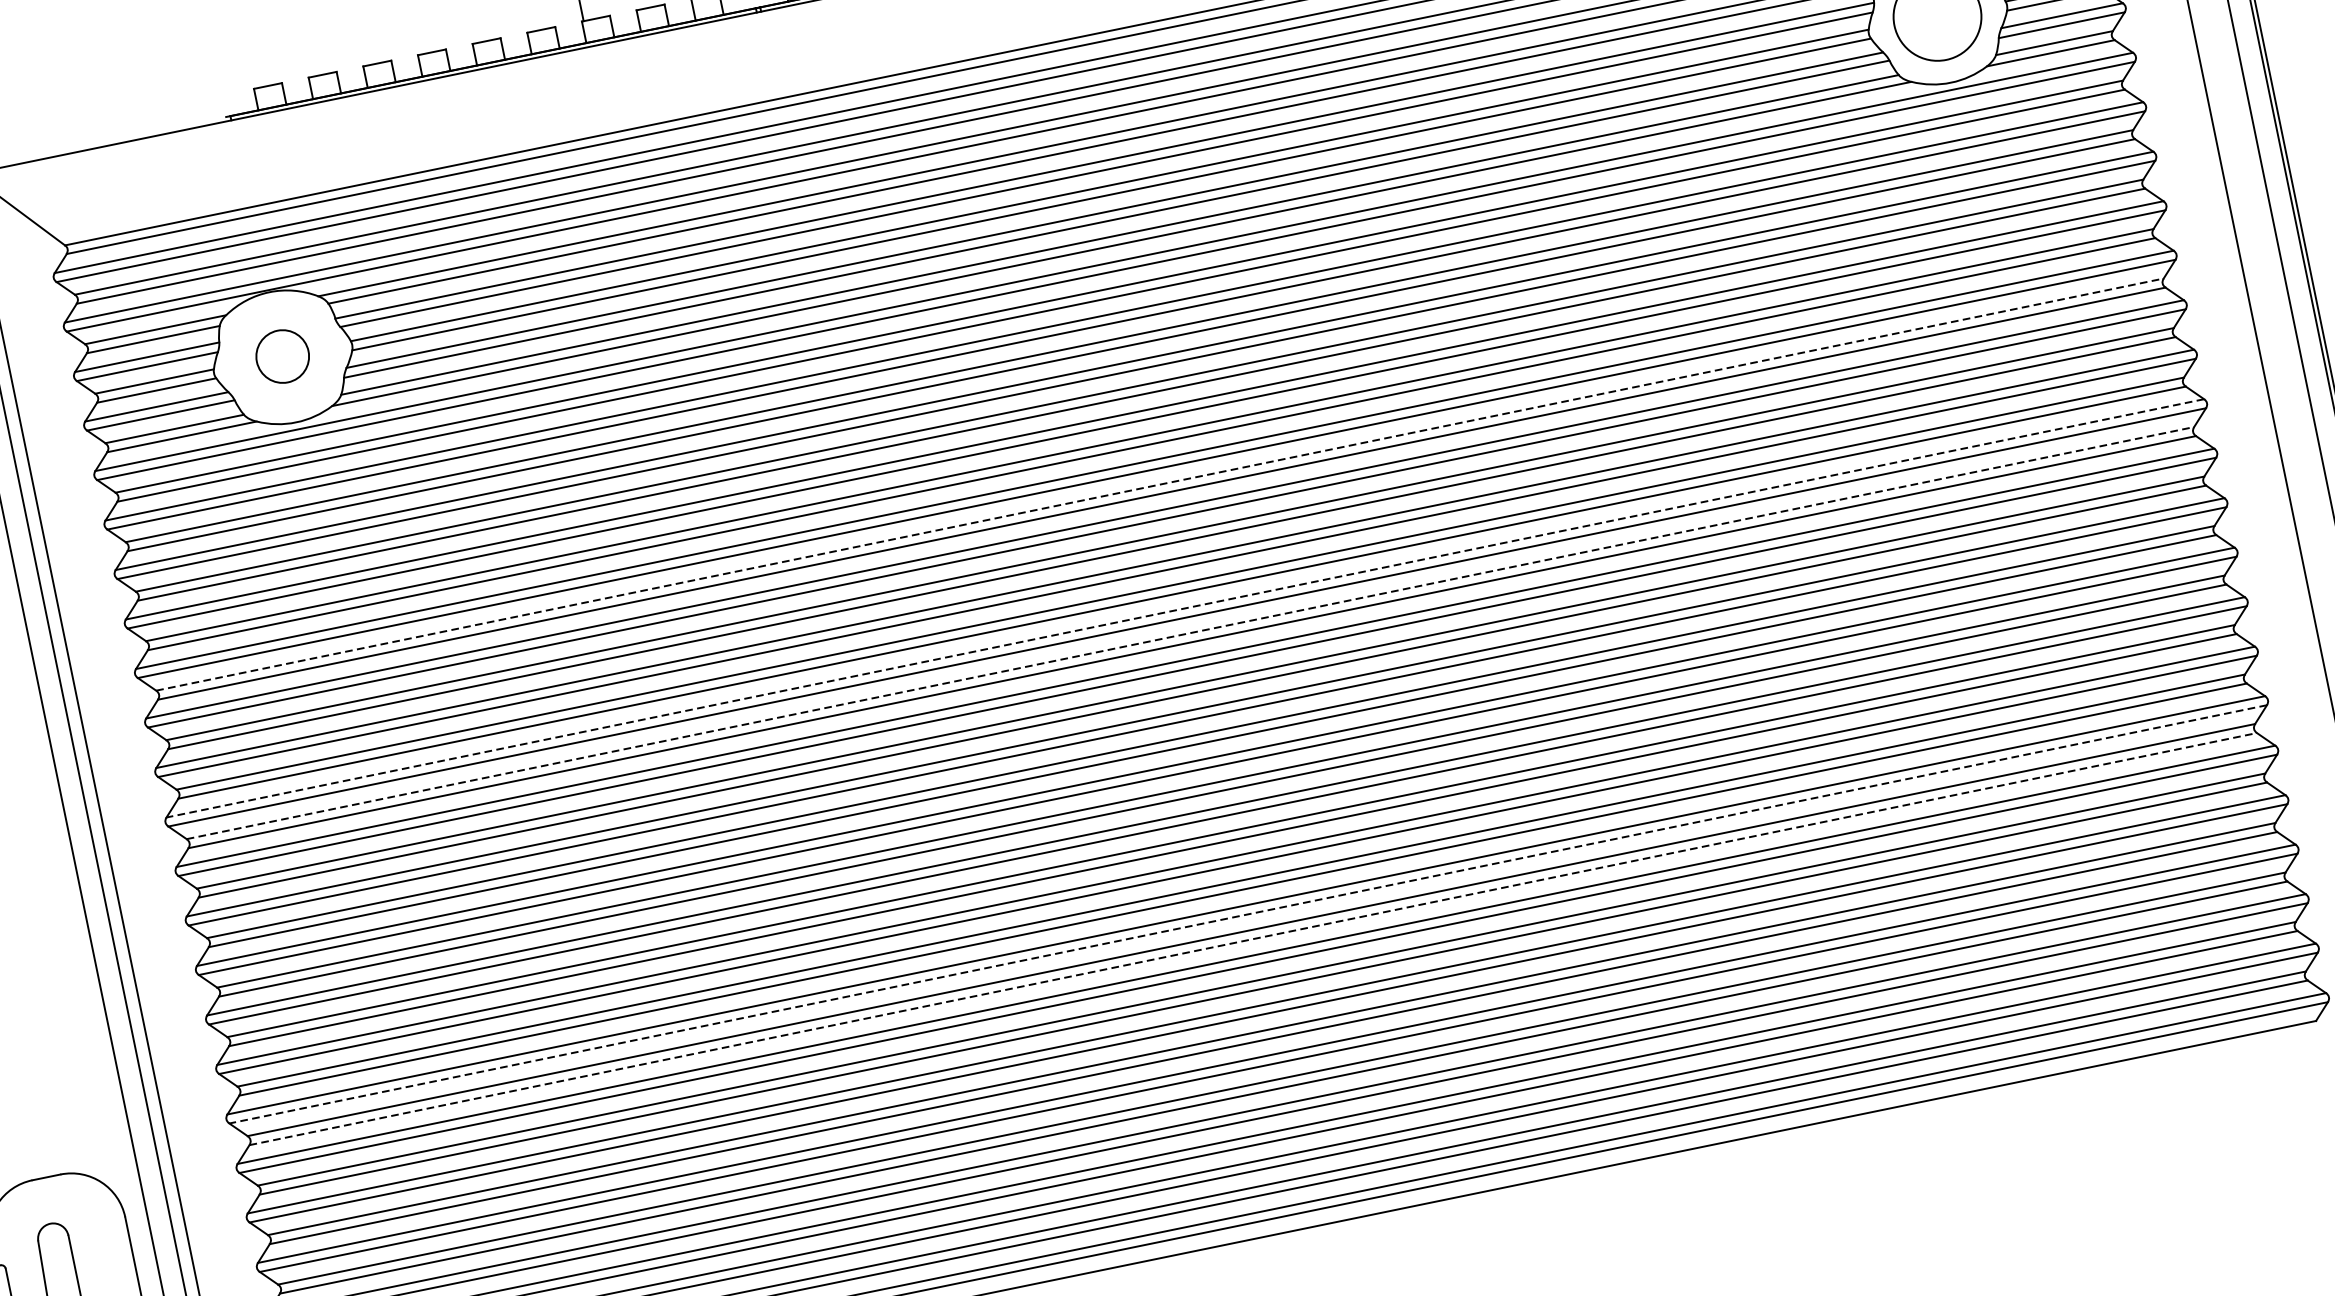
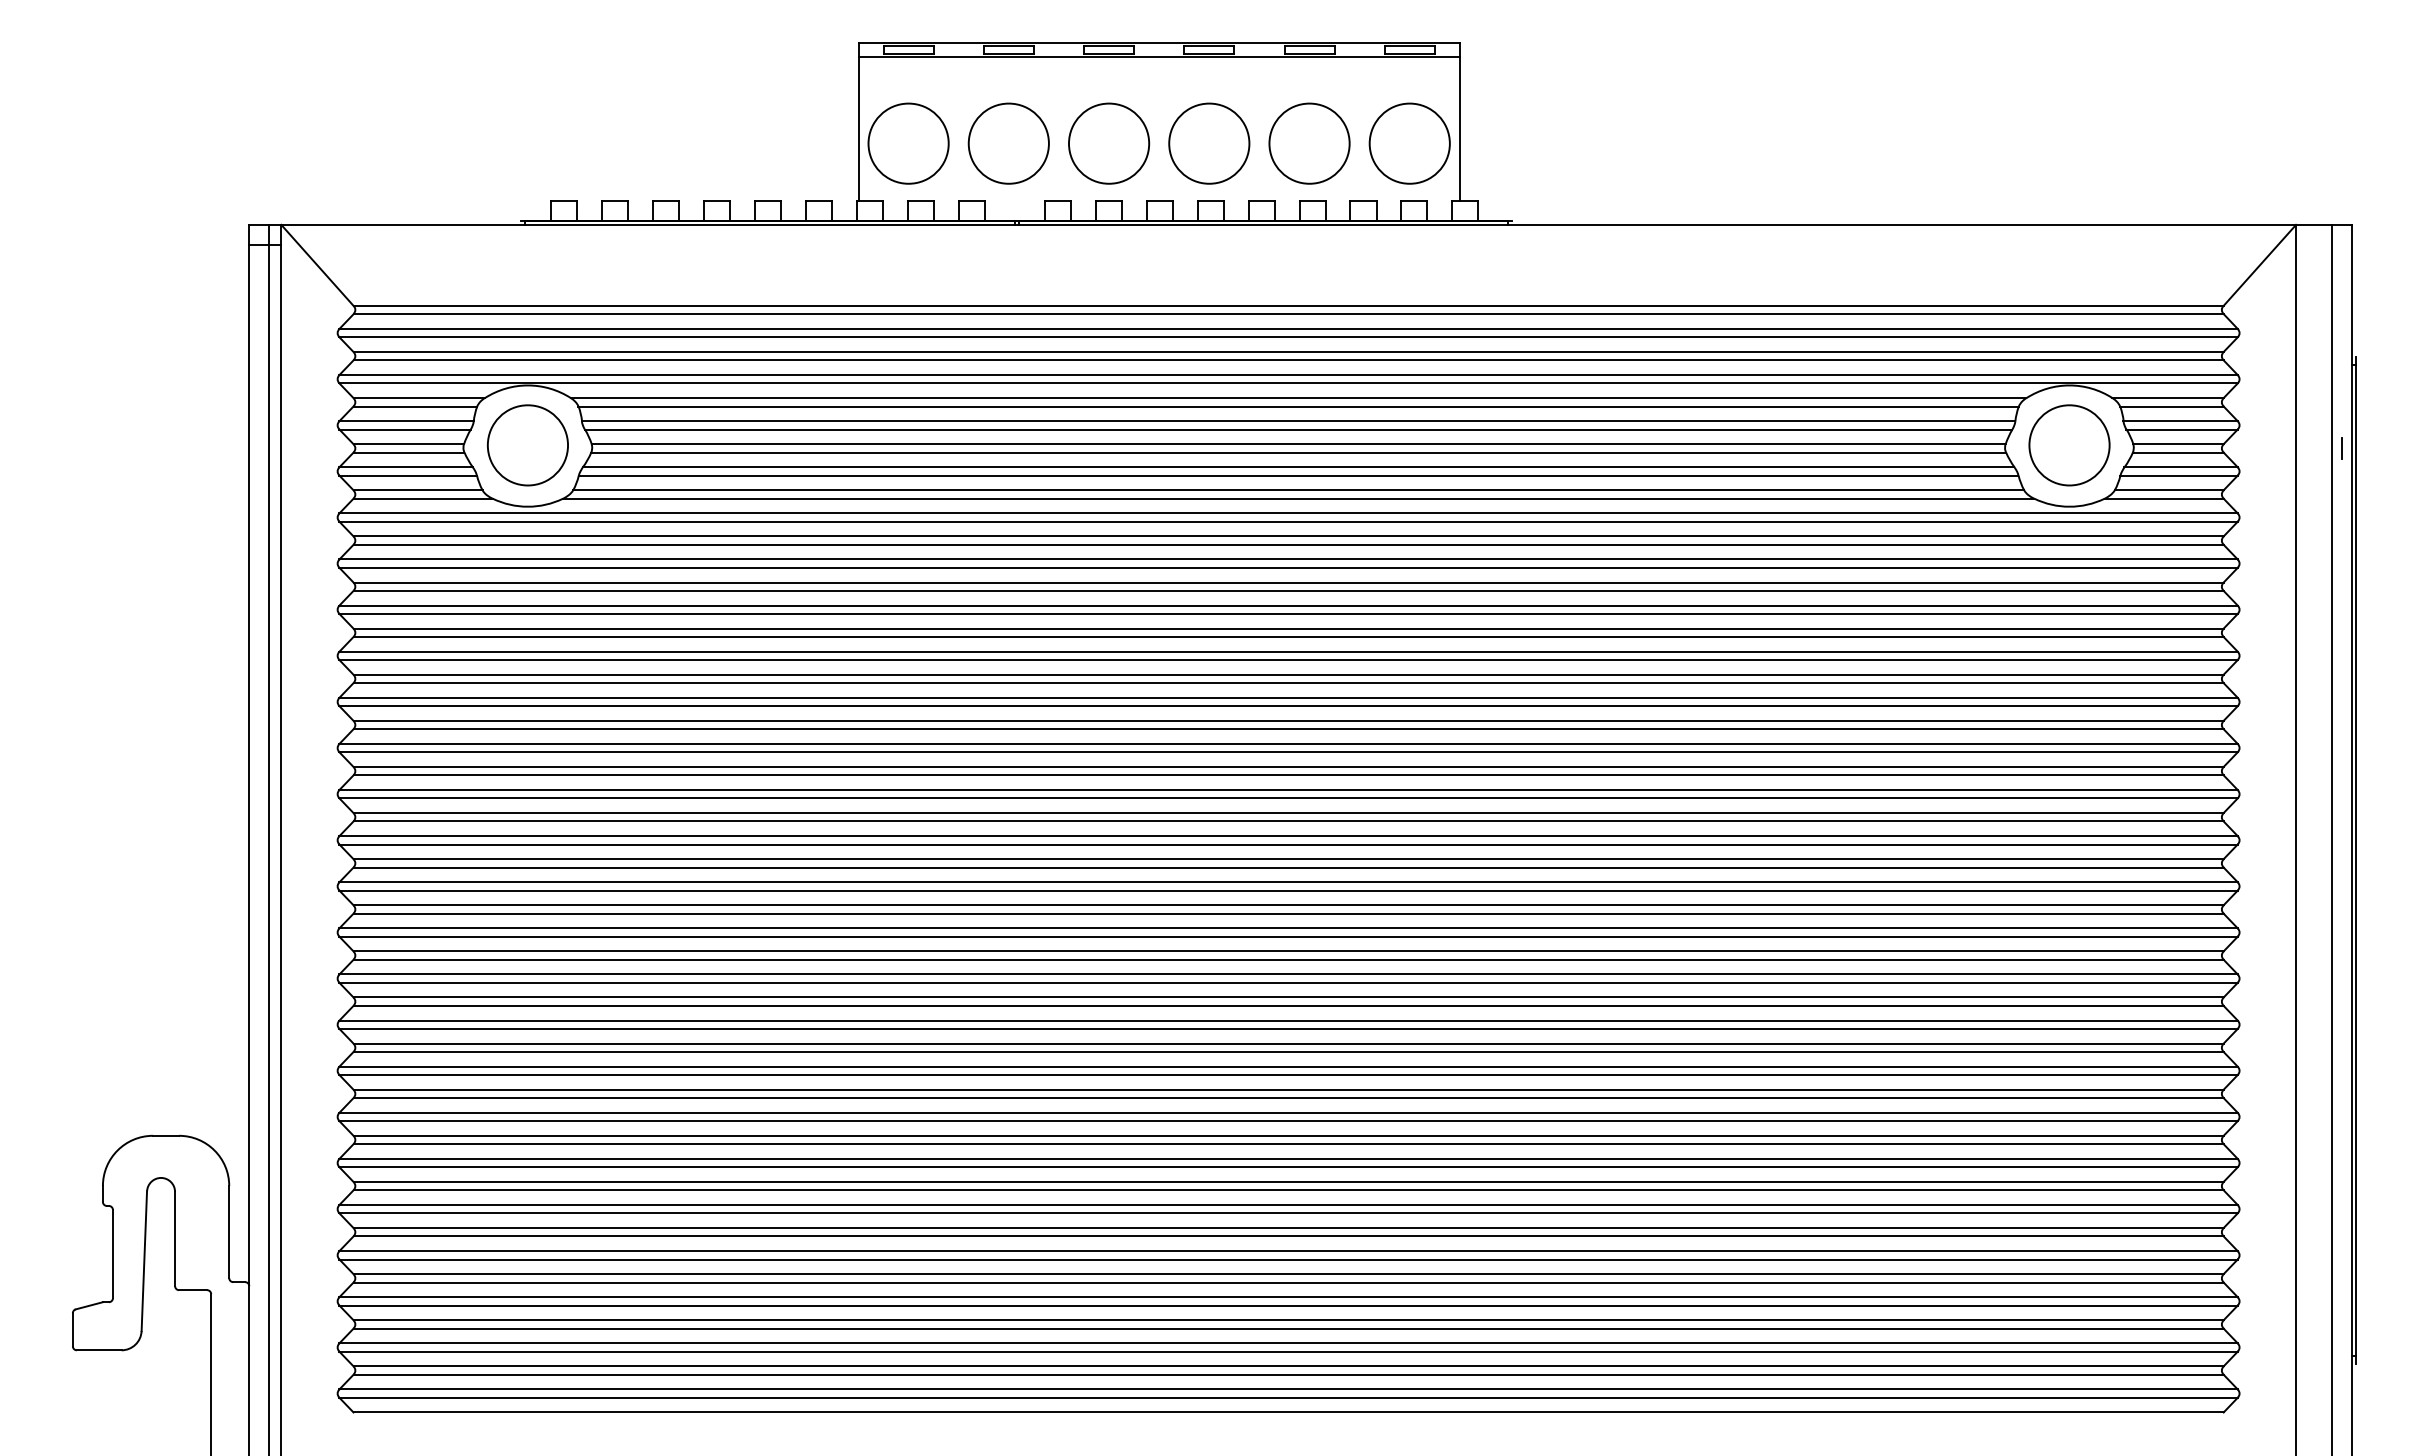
circle: (282, 356) -> (527, 445), size x1.67
line: (1160, 484) -> (1289, 720), dashed -> solid
line: (1185, 608) -> (1288, 836), dashed -> solid
line: (1191, 633) -> (1289, 859), dashed -> solid
line: (1248, 914) -> (1288, 1121), dashed -> solid
line: (1254, 939) -> (1289, 1144), dashed -> solid

